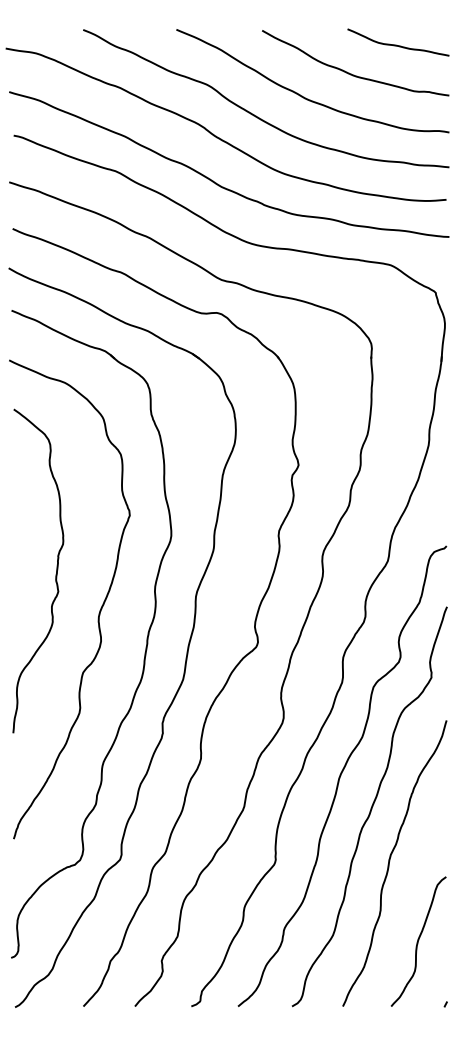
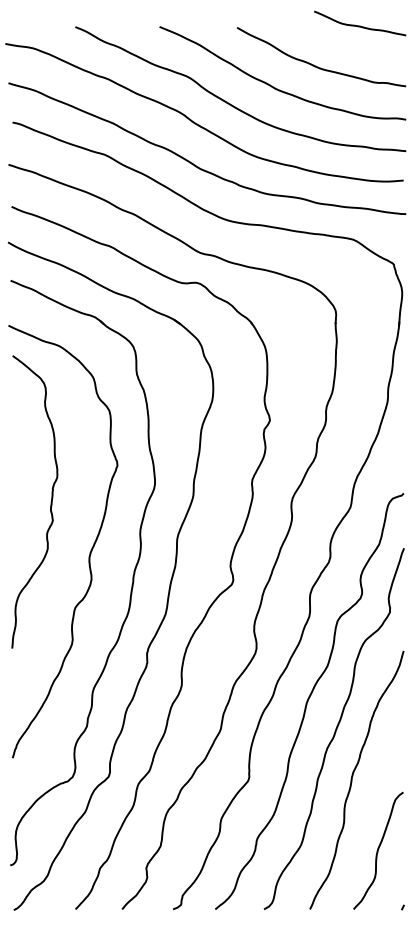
curve: (398, 44) -> (360, 25), moved
curve: (55, 570) -> (50, 501), moved

